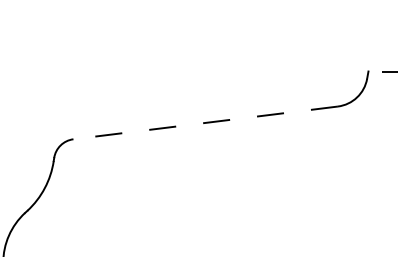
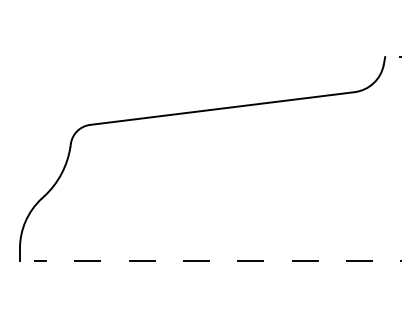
line: (204, 122) -> (221, 108), dashed -> solid

